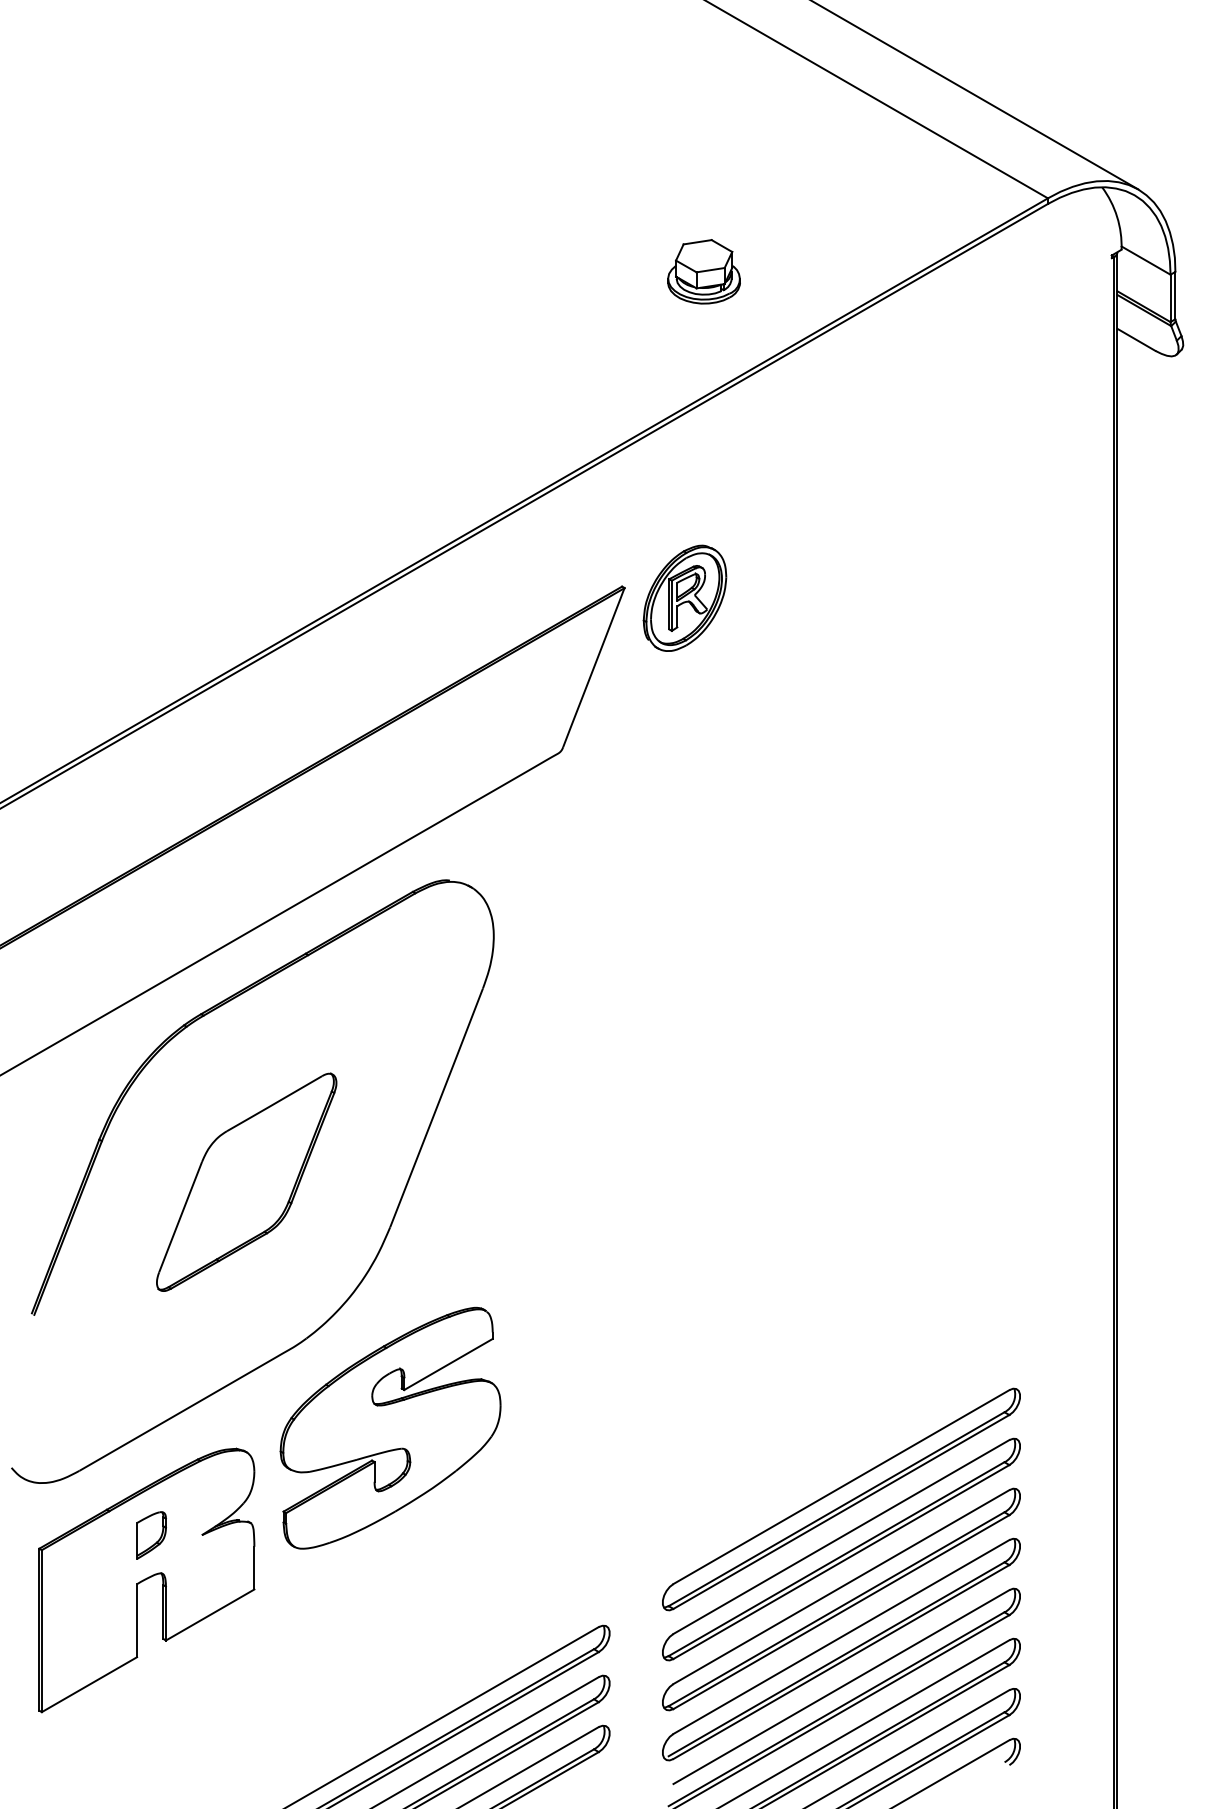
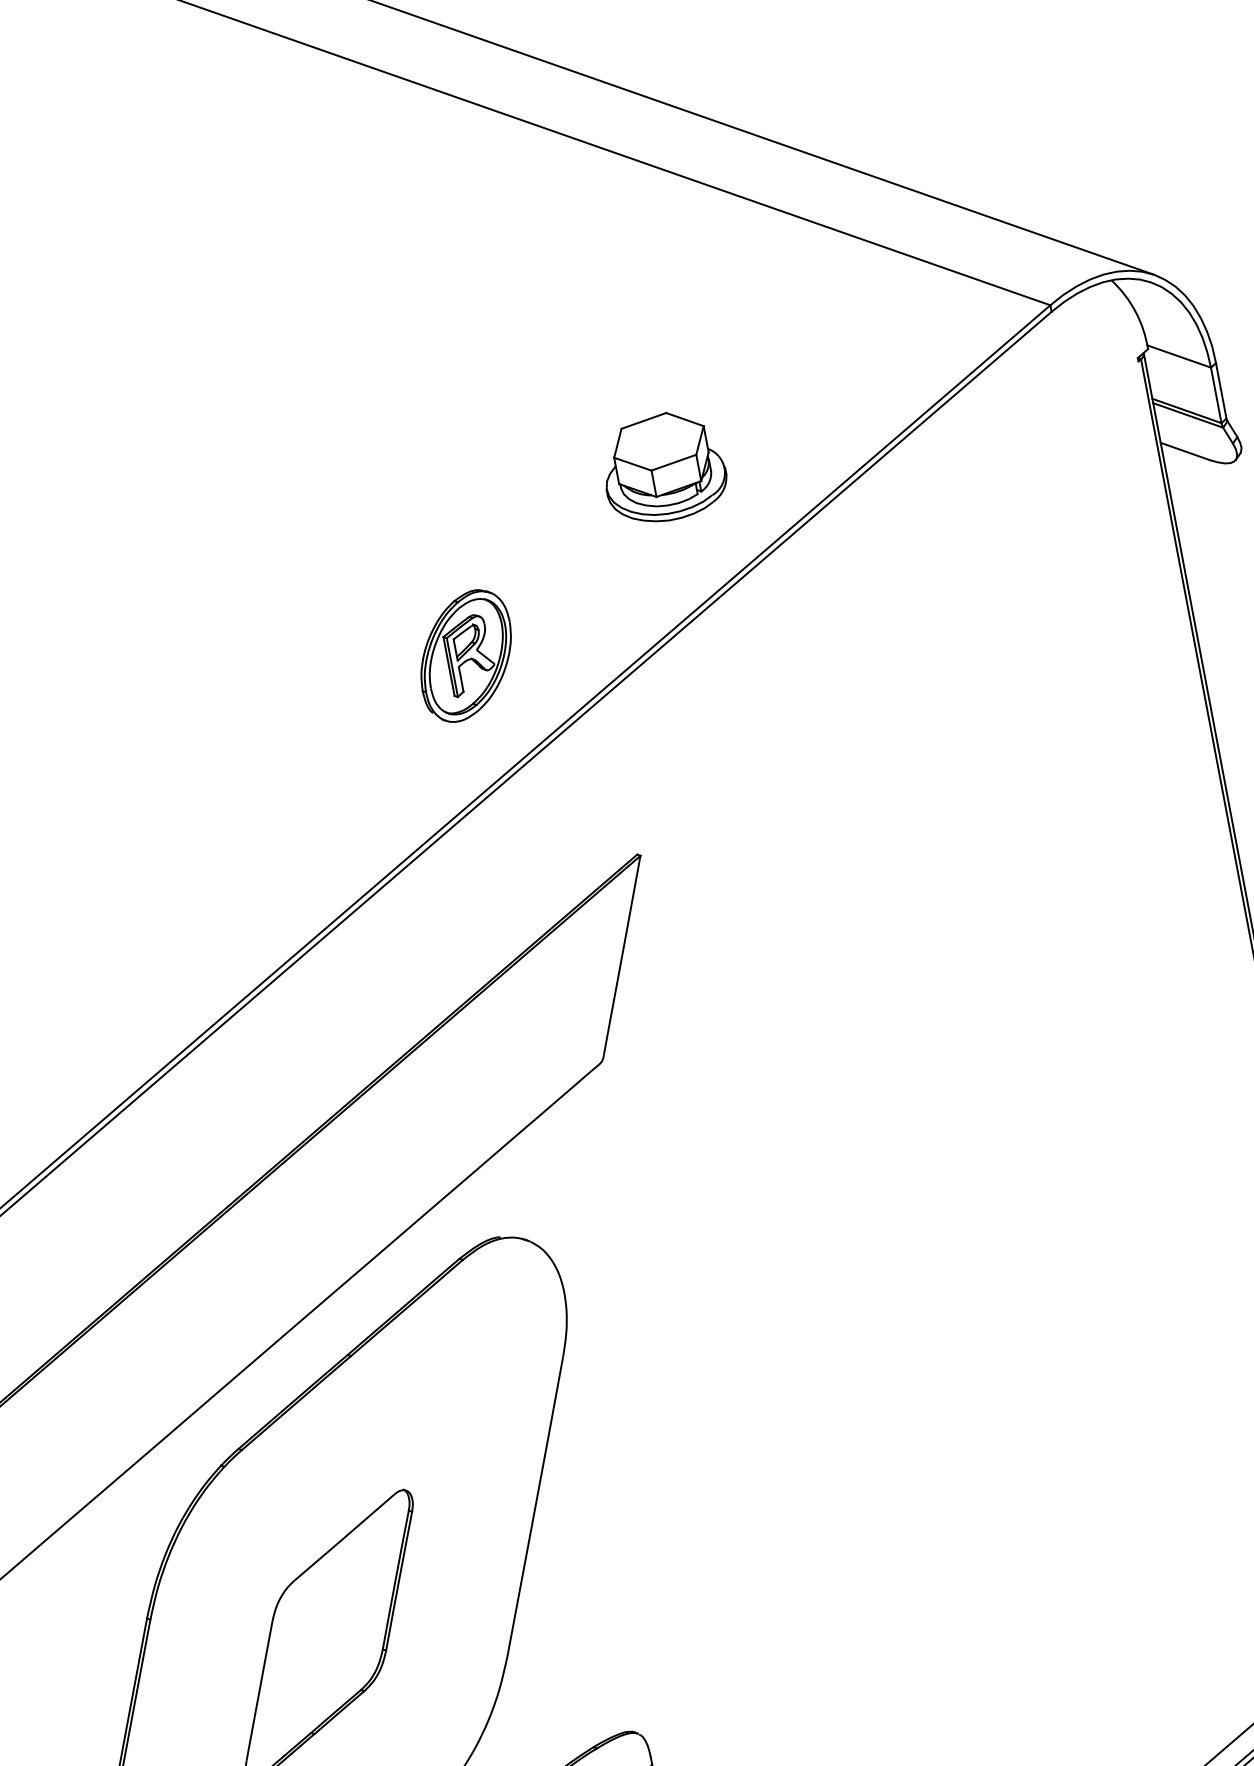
part: (703, 271) -> (662, 467), size x1.4
part: (684, 597) -> (465, 655), moved

